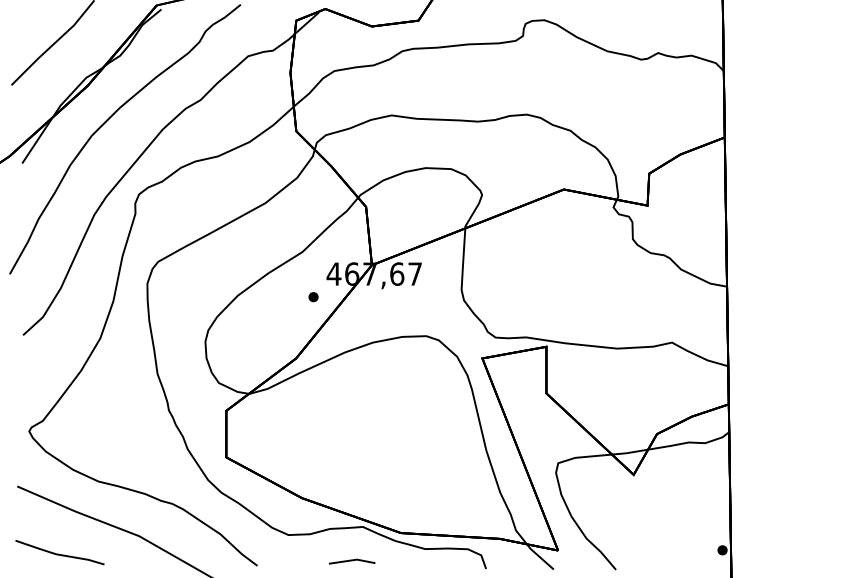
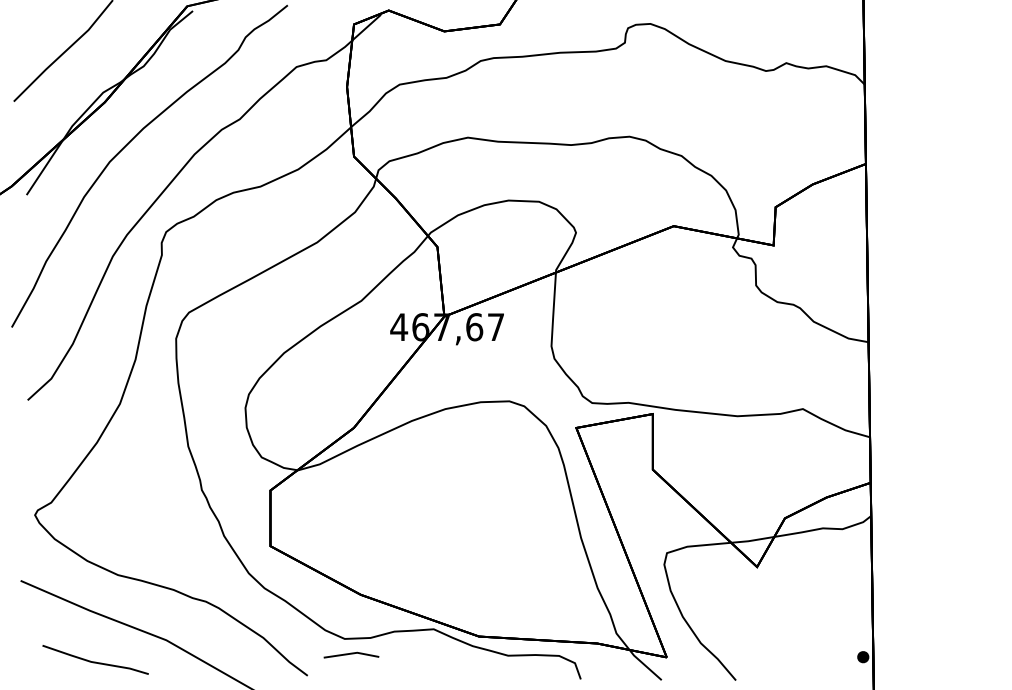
part: (313, 297) -> (374, 355), removed
line: (59, 553) -> (95, 660), moved
line: (352, 561) -> (351, 654), moved

